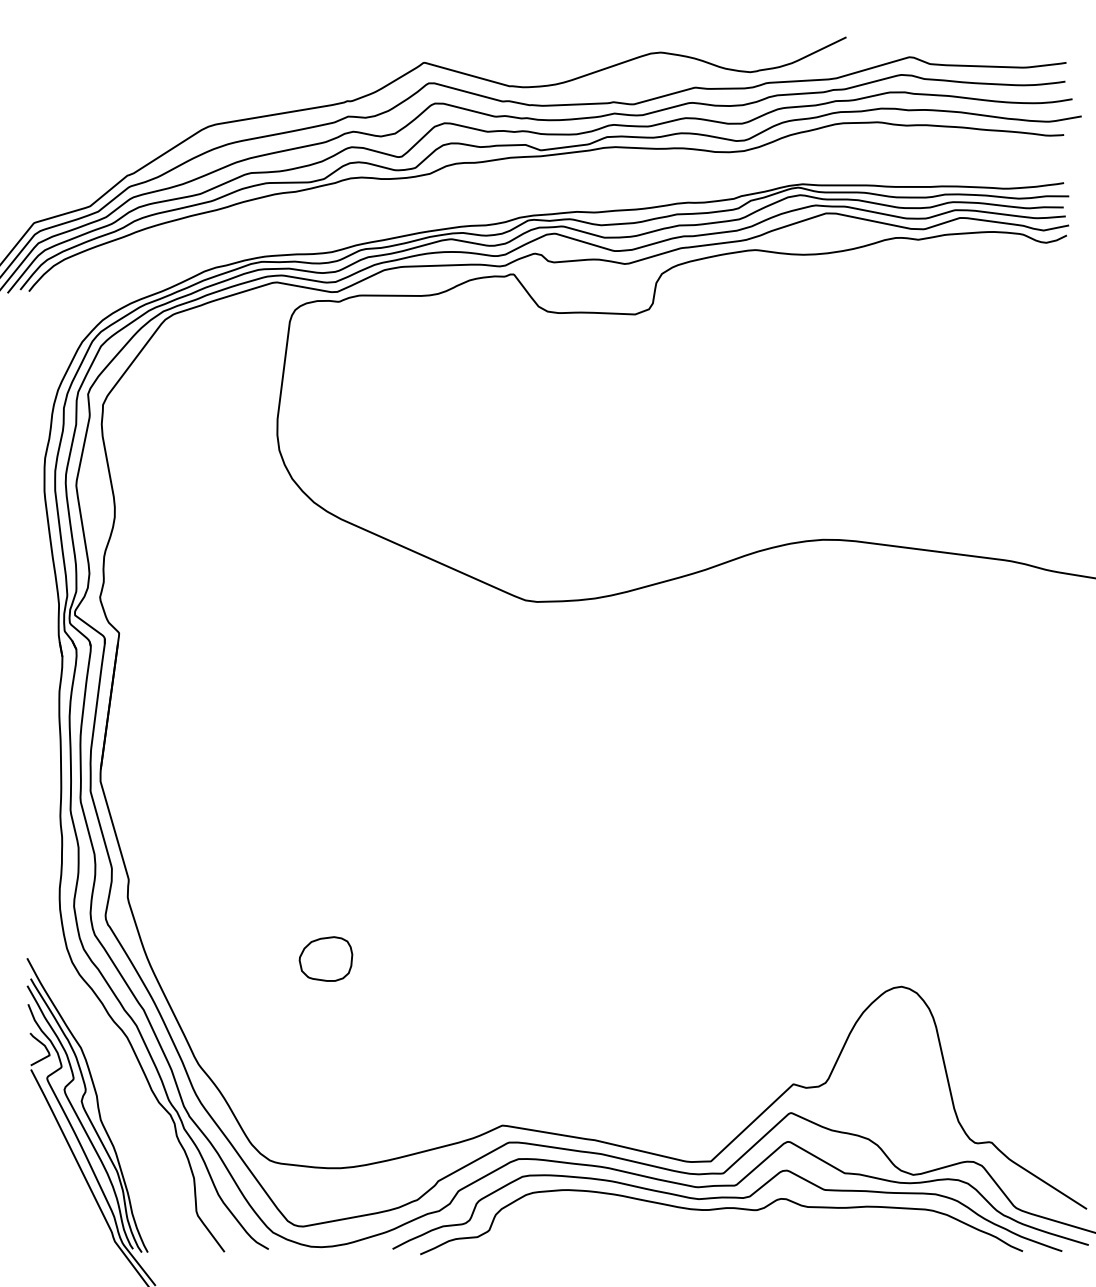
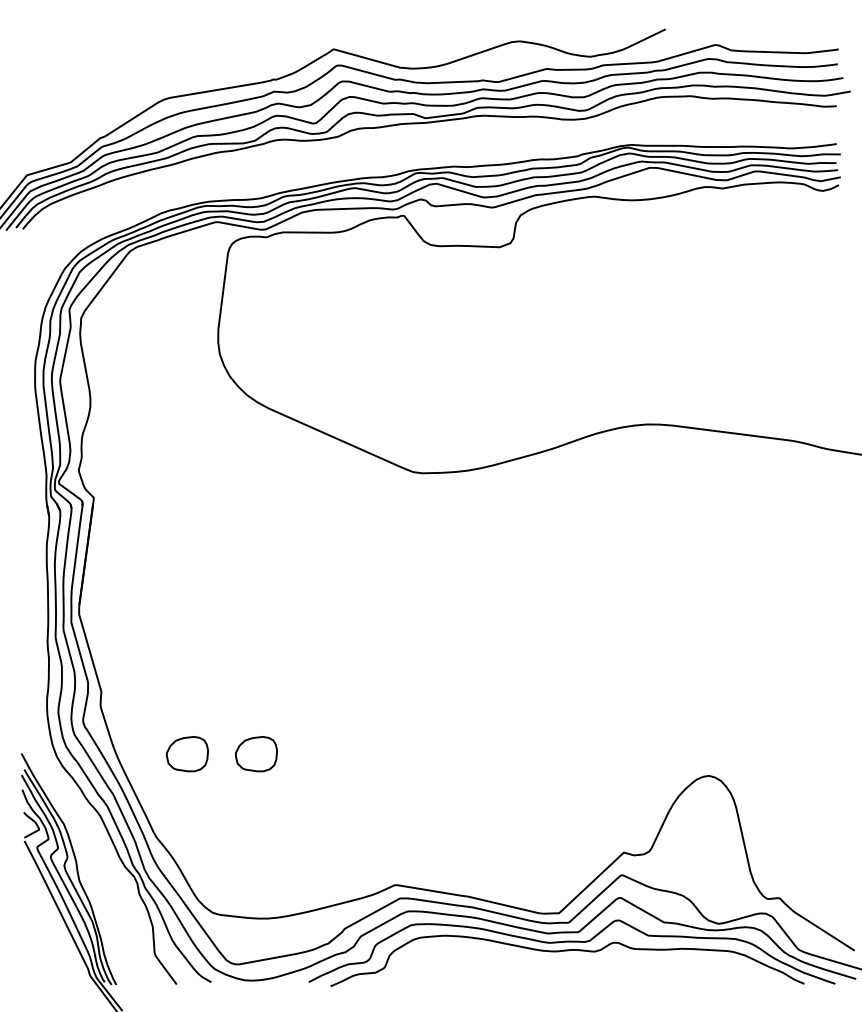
part: (237, 959) -> (186, 754), added

